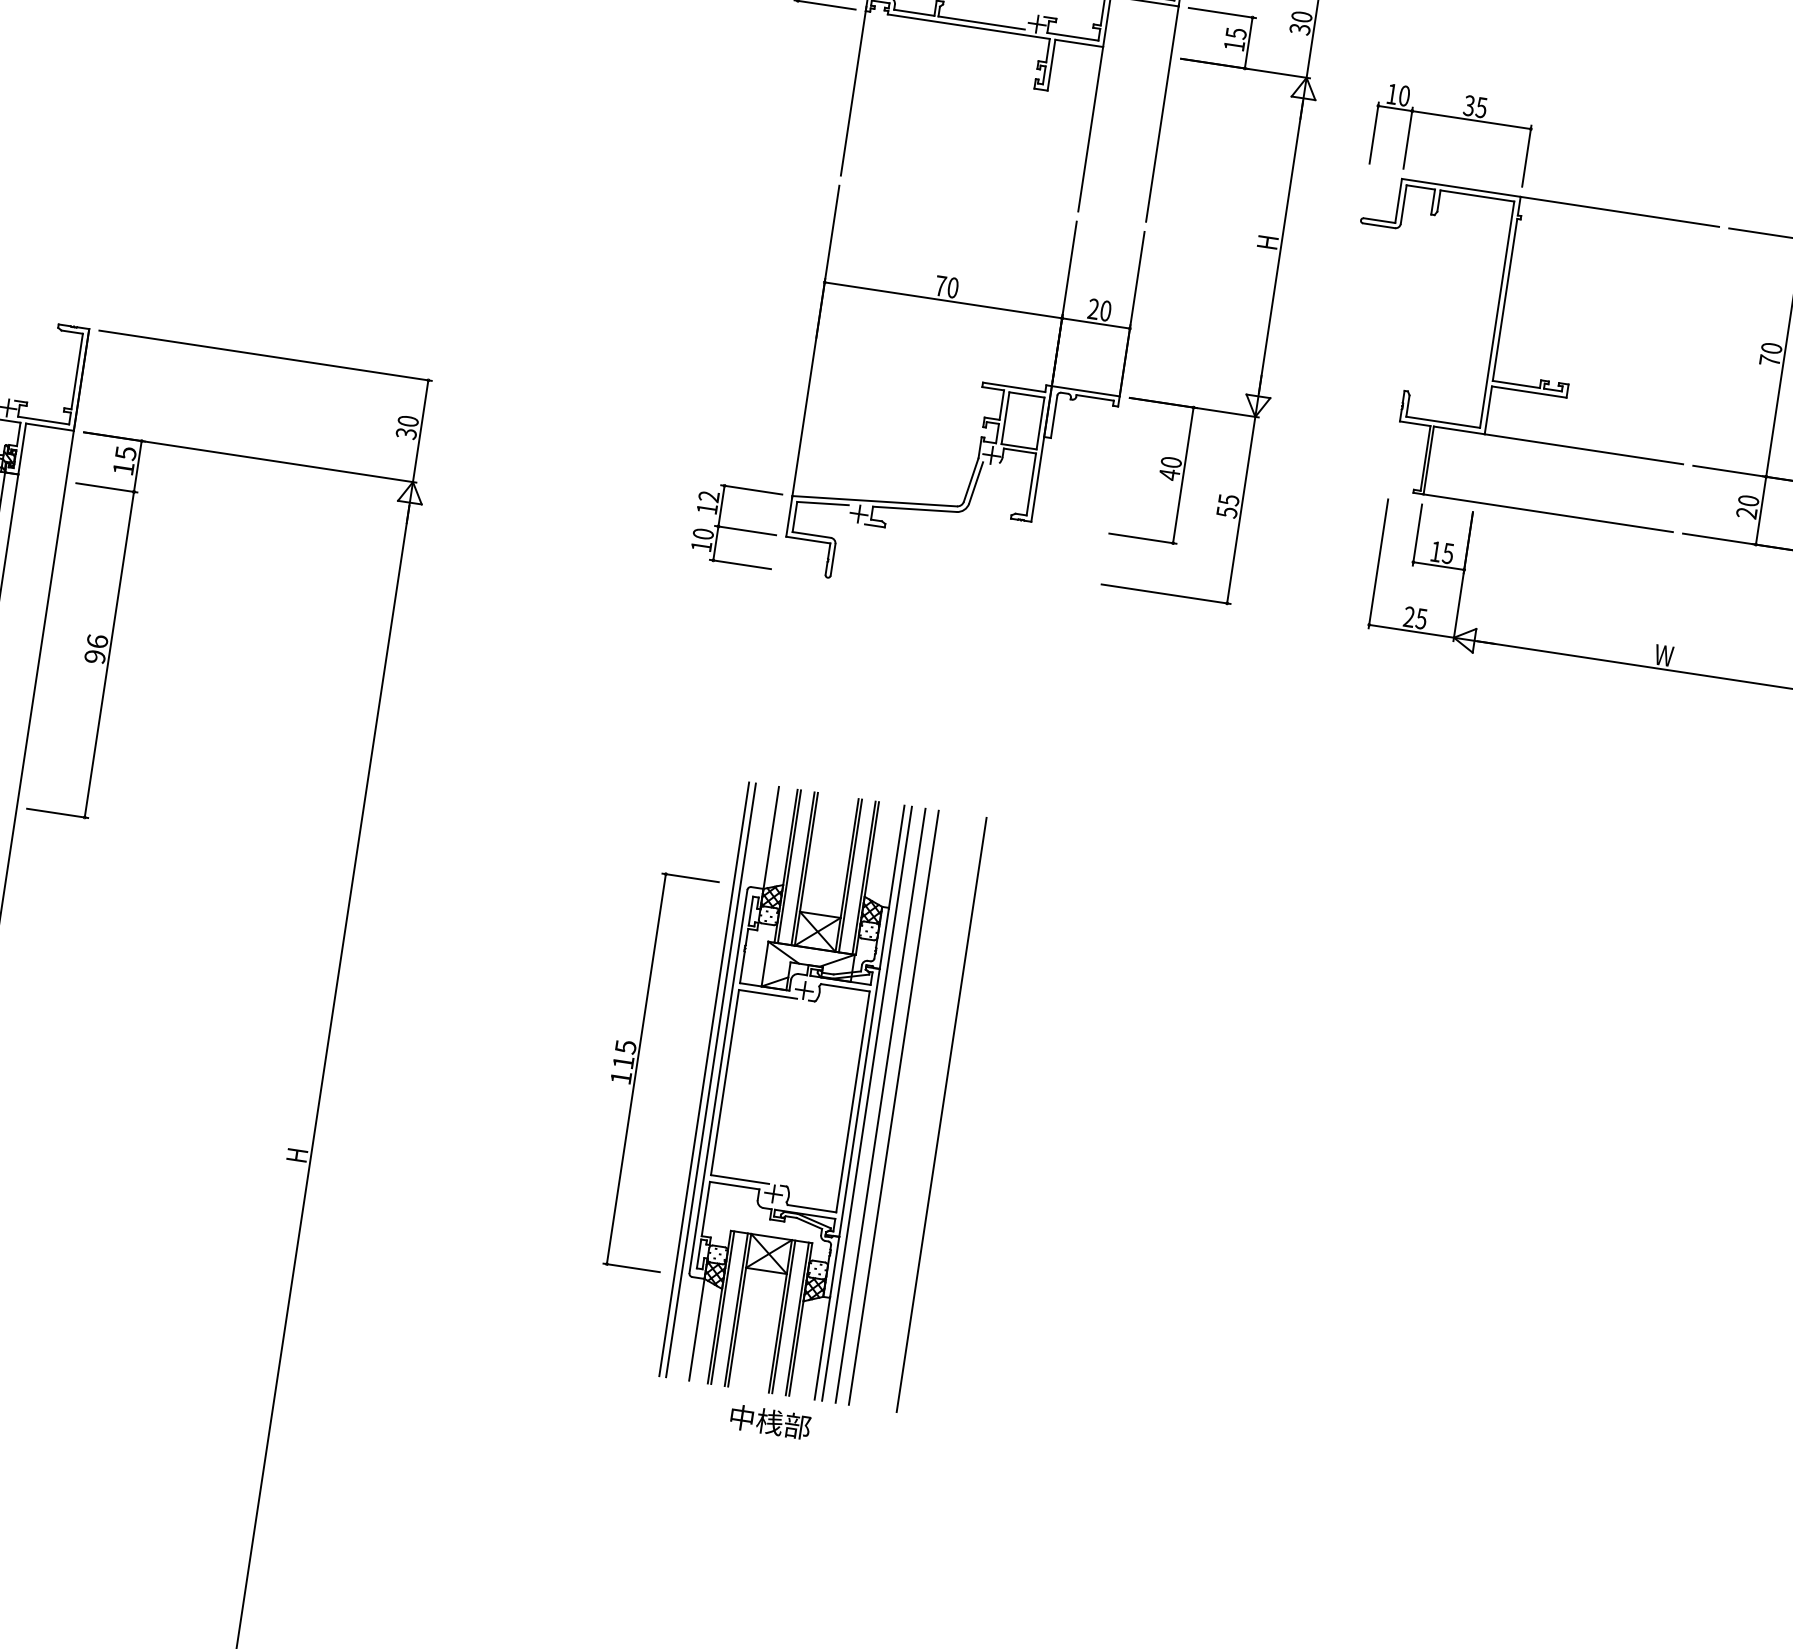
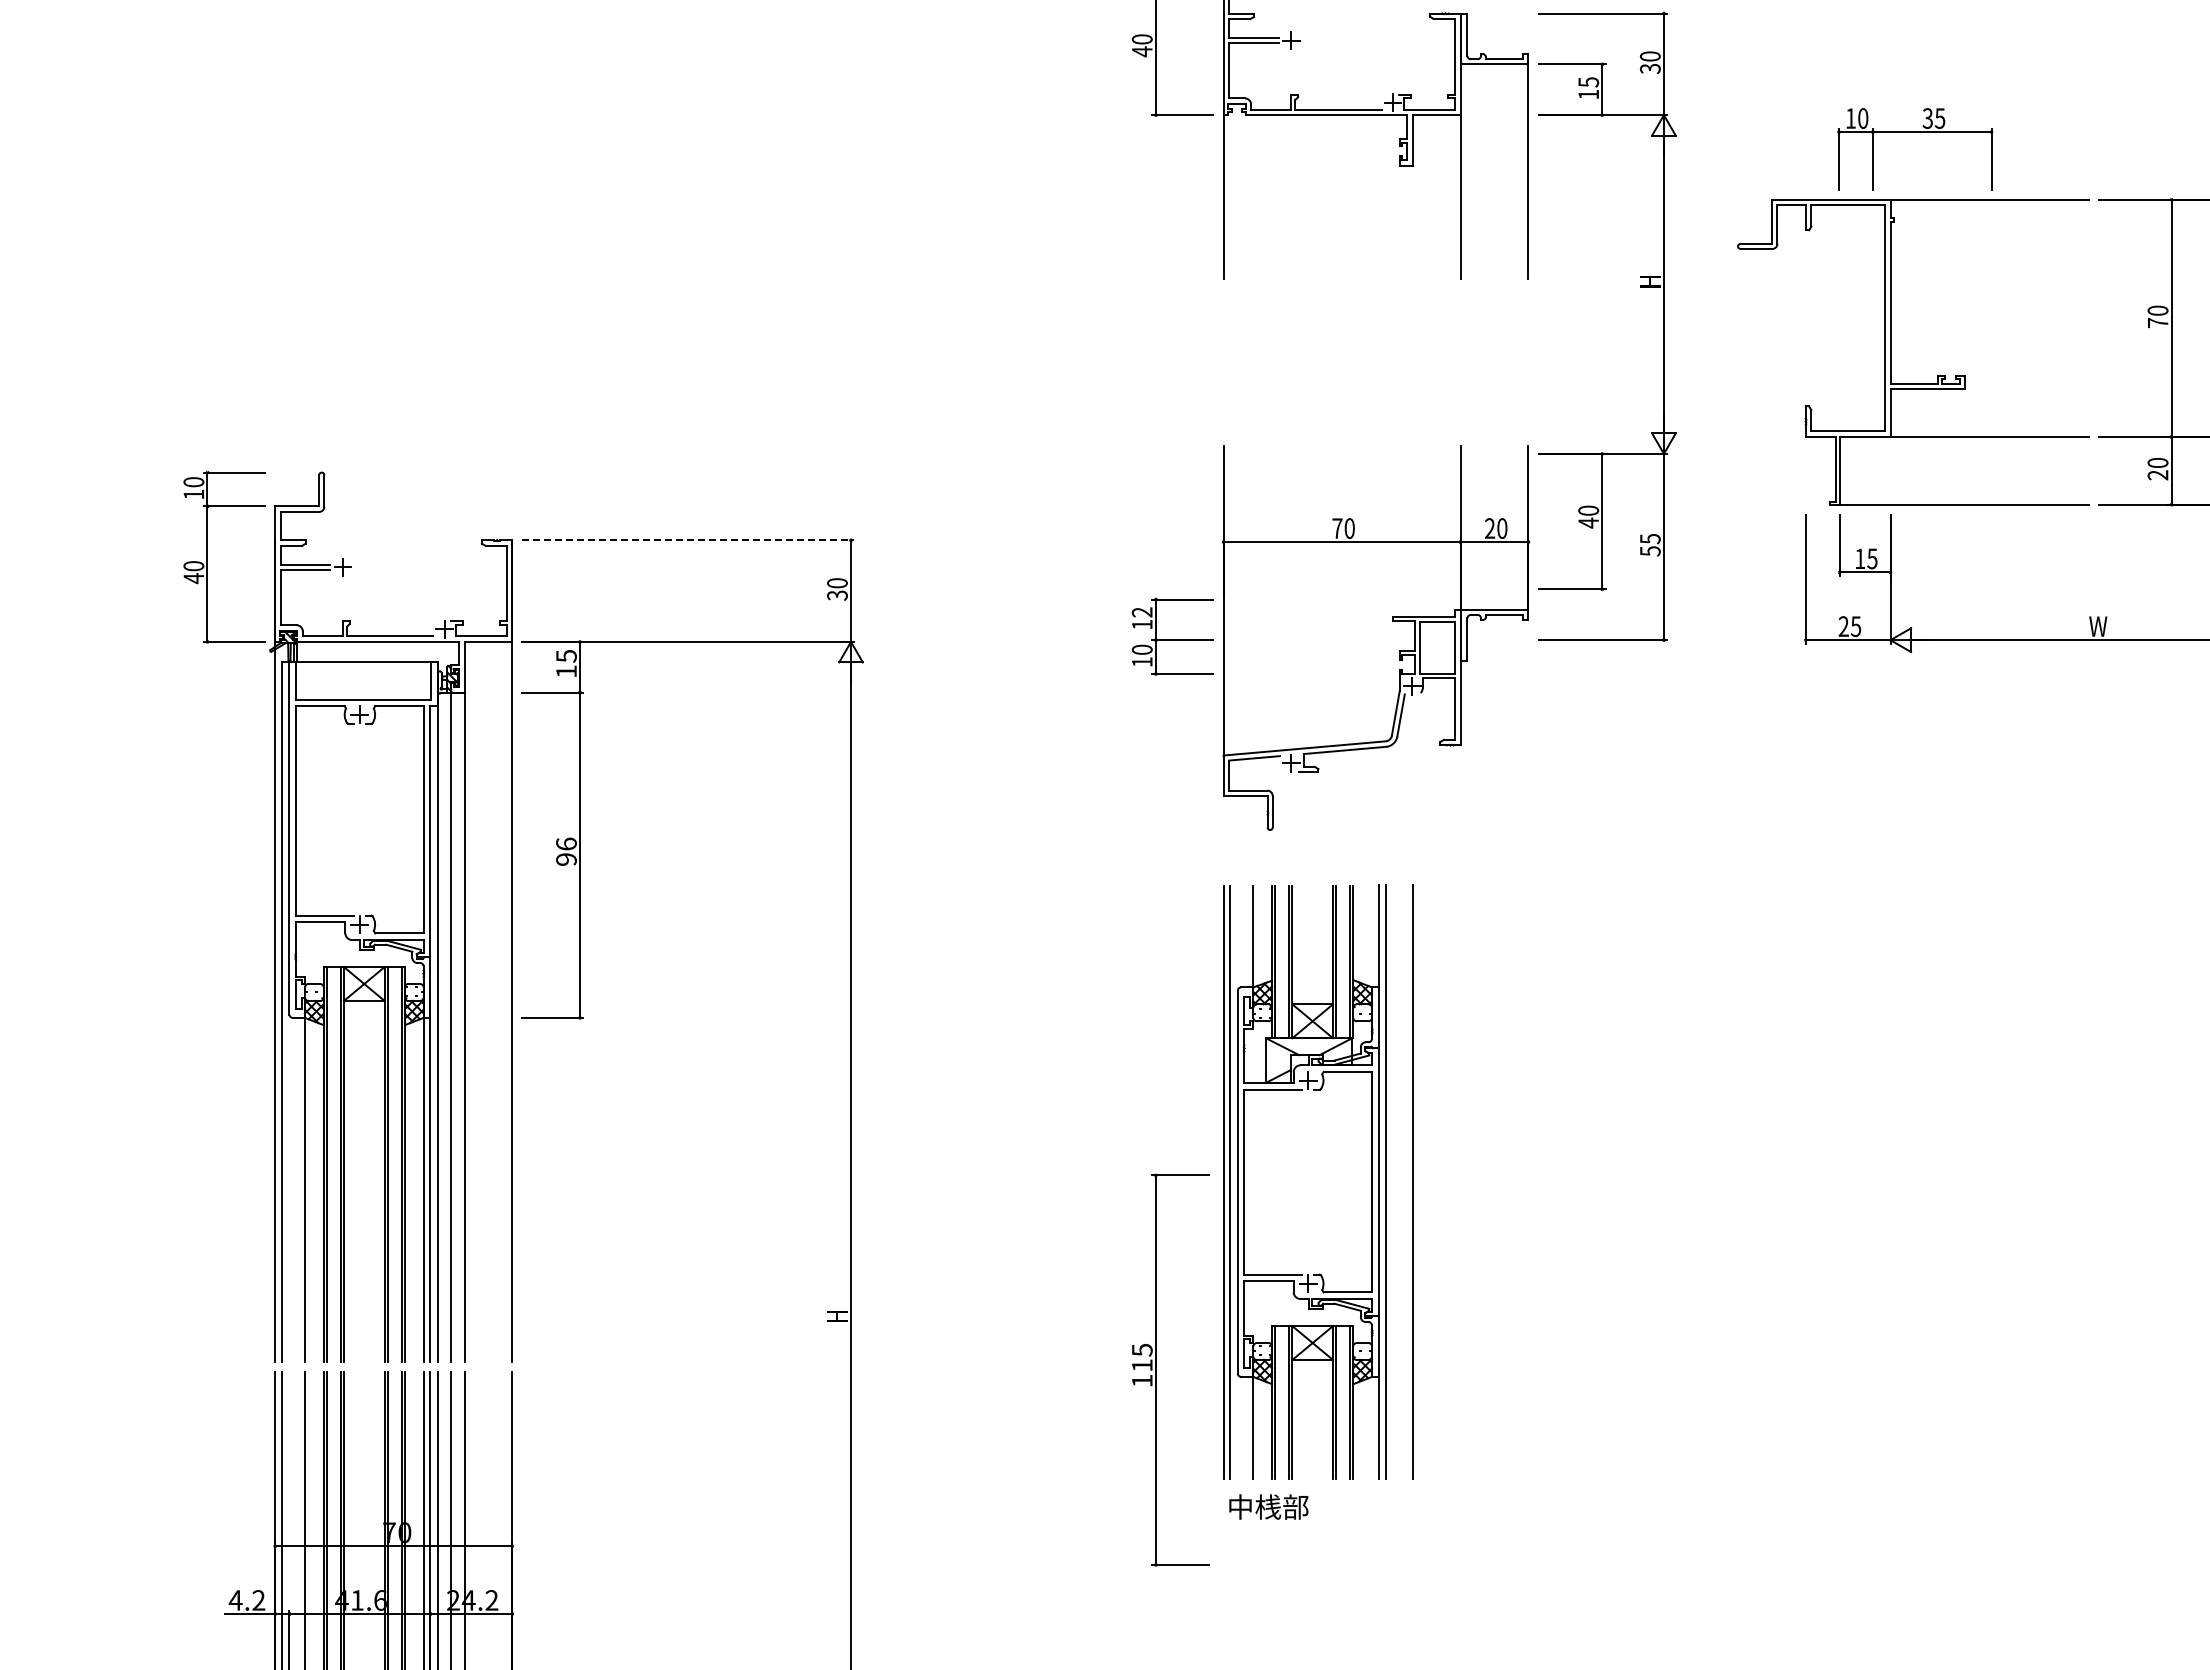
part: (1454, 117) -> (1915, 132), moved
line: (265, 355) -> (688, 540), solid -> dashed
part: (962, 400) -> (1375, 637), moved
part: (637, 1068) -> (1156, 1369), moved
line: (880, 1105) -> (1399, 1181), removed
line: (941, 1114) -> (1460, 1181), removed
text: (770, 1421) -> (1268, 1506), moved

